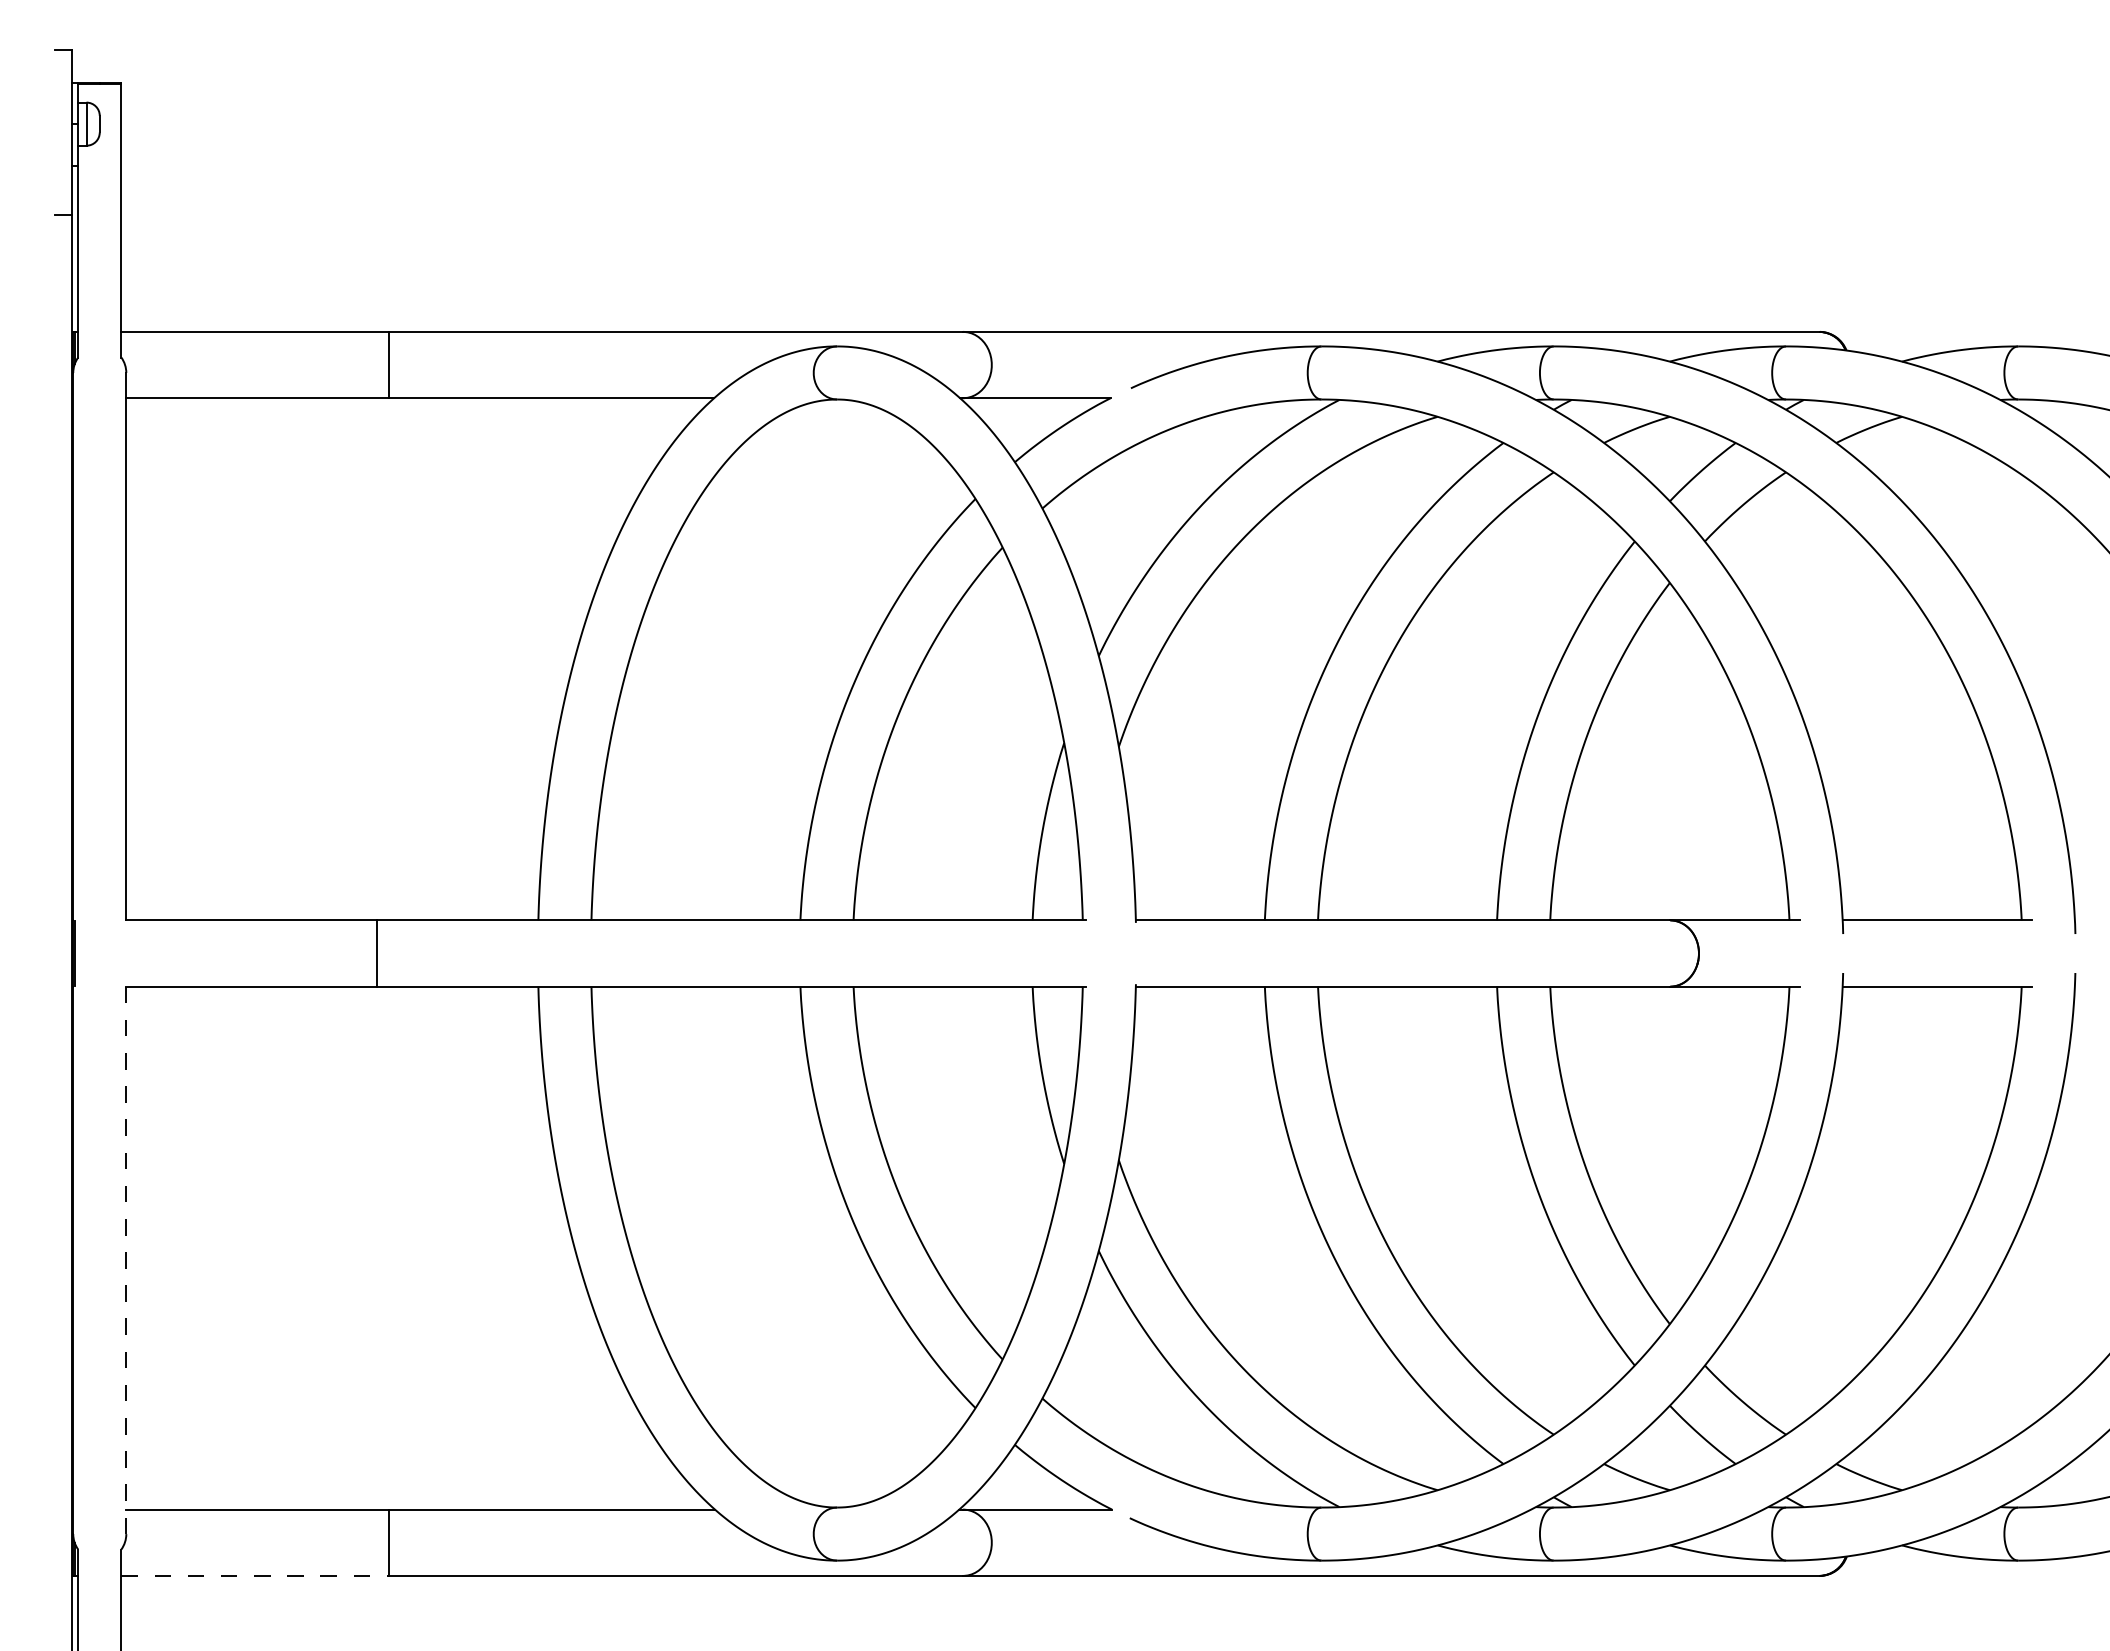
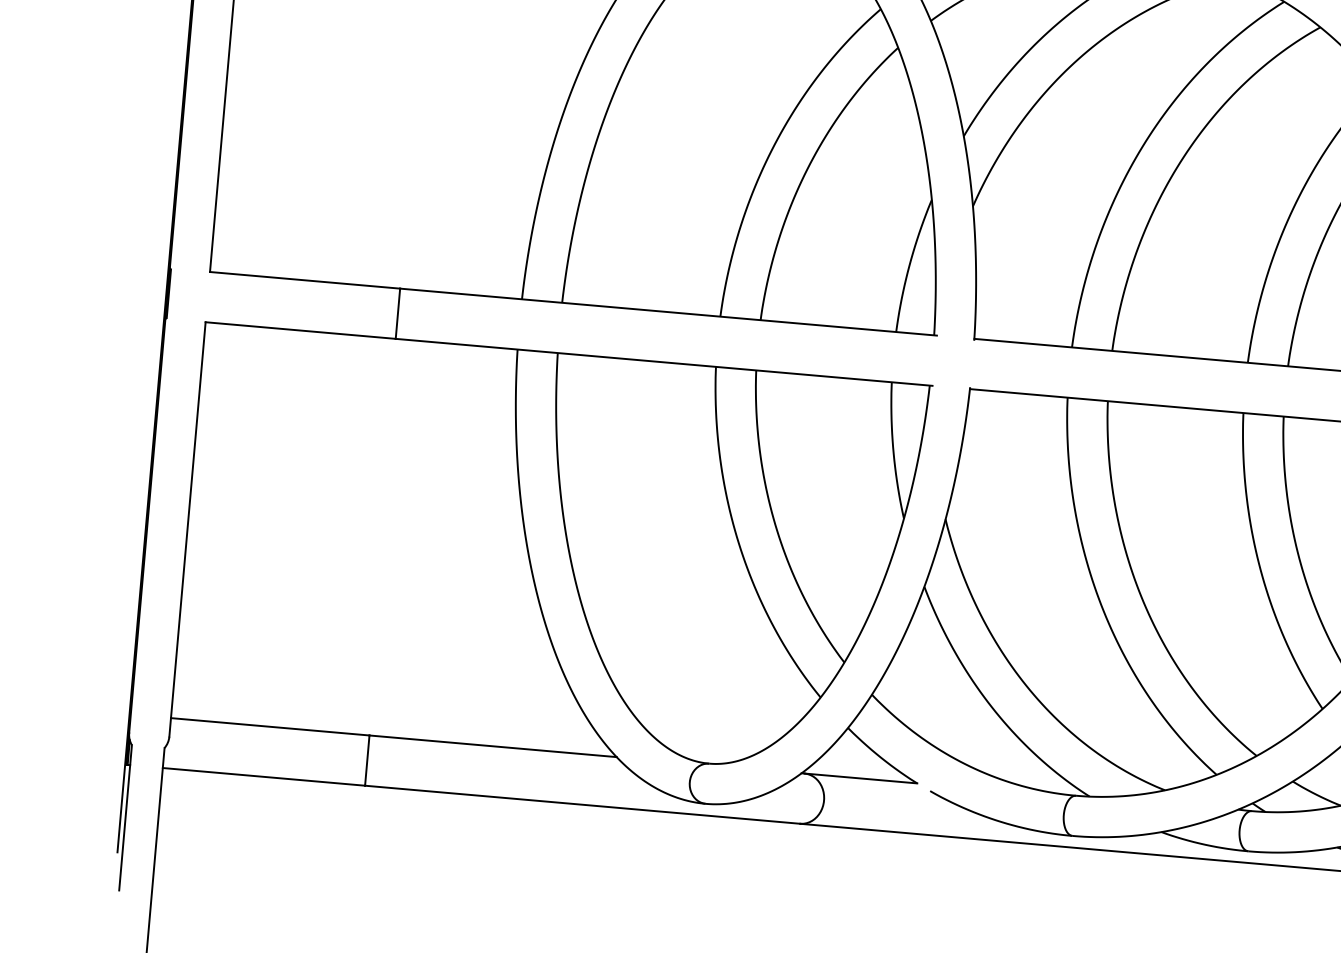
line: (126, 1260) -> (187, 529), dashed -> solid
line: (254, 1575) -> (263, 776), dashed -> solid

